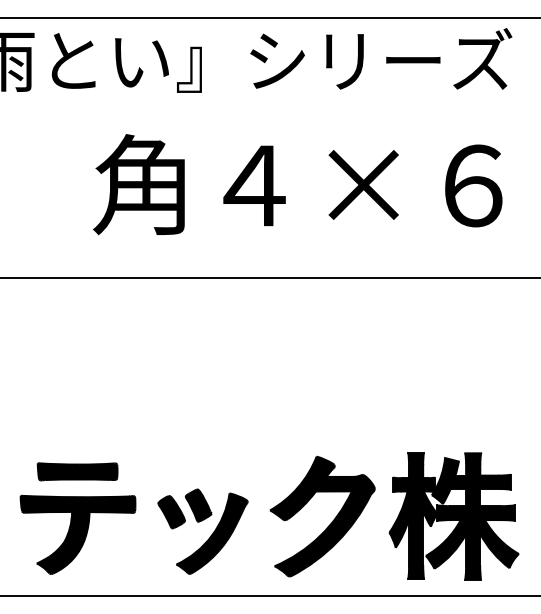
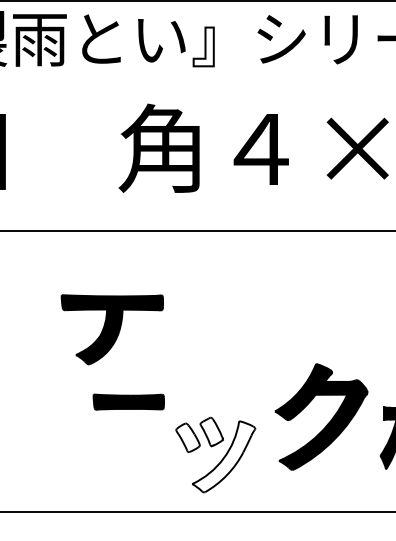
part: (77, 471) -> (128, 401), moved
fill: (198, 505) -> (211, 431), removed
fill: (171, 512) -> (187, 438), removed
part: (330, 523) -> (328, 423), moved
fill: (211, 533) -> (223, 456), removed
part: (77, 534) -> (111, 329), moved

